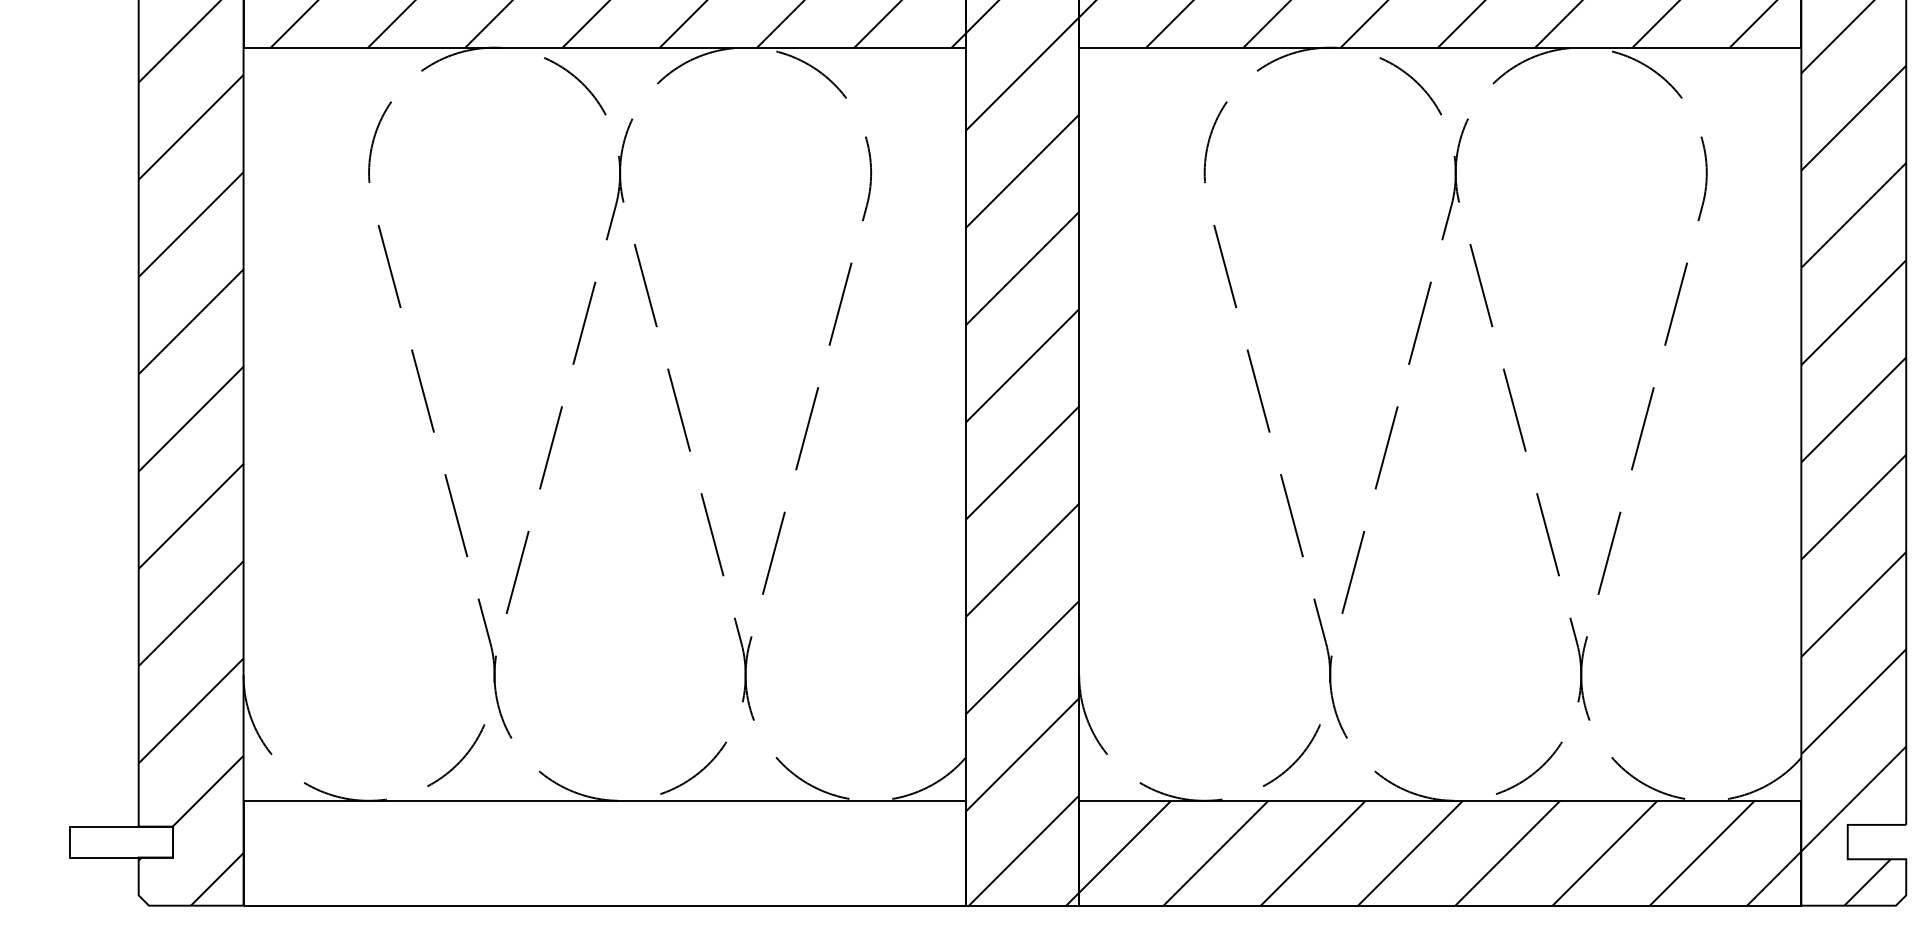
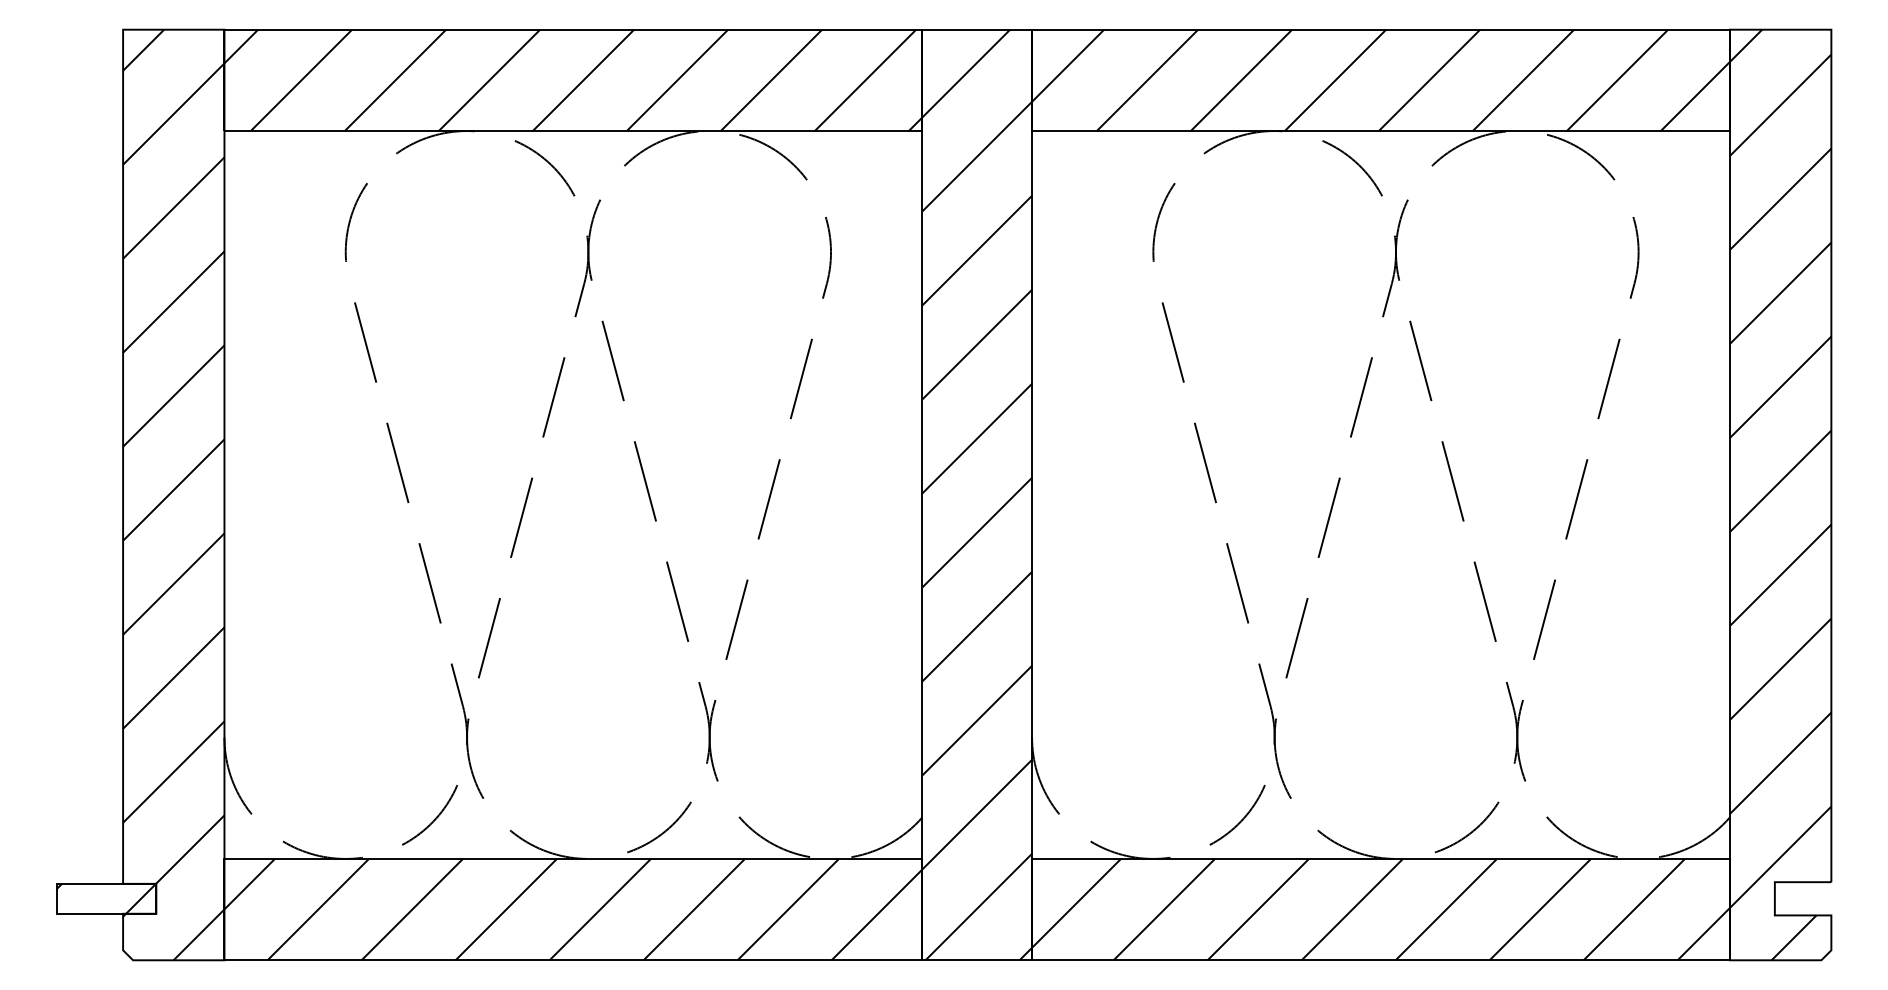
hatch: (121, 841) -> (106, 898), added
hatch: (604, 853) -> (573, 909), added

